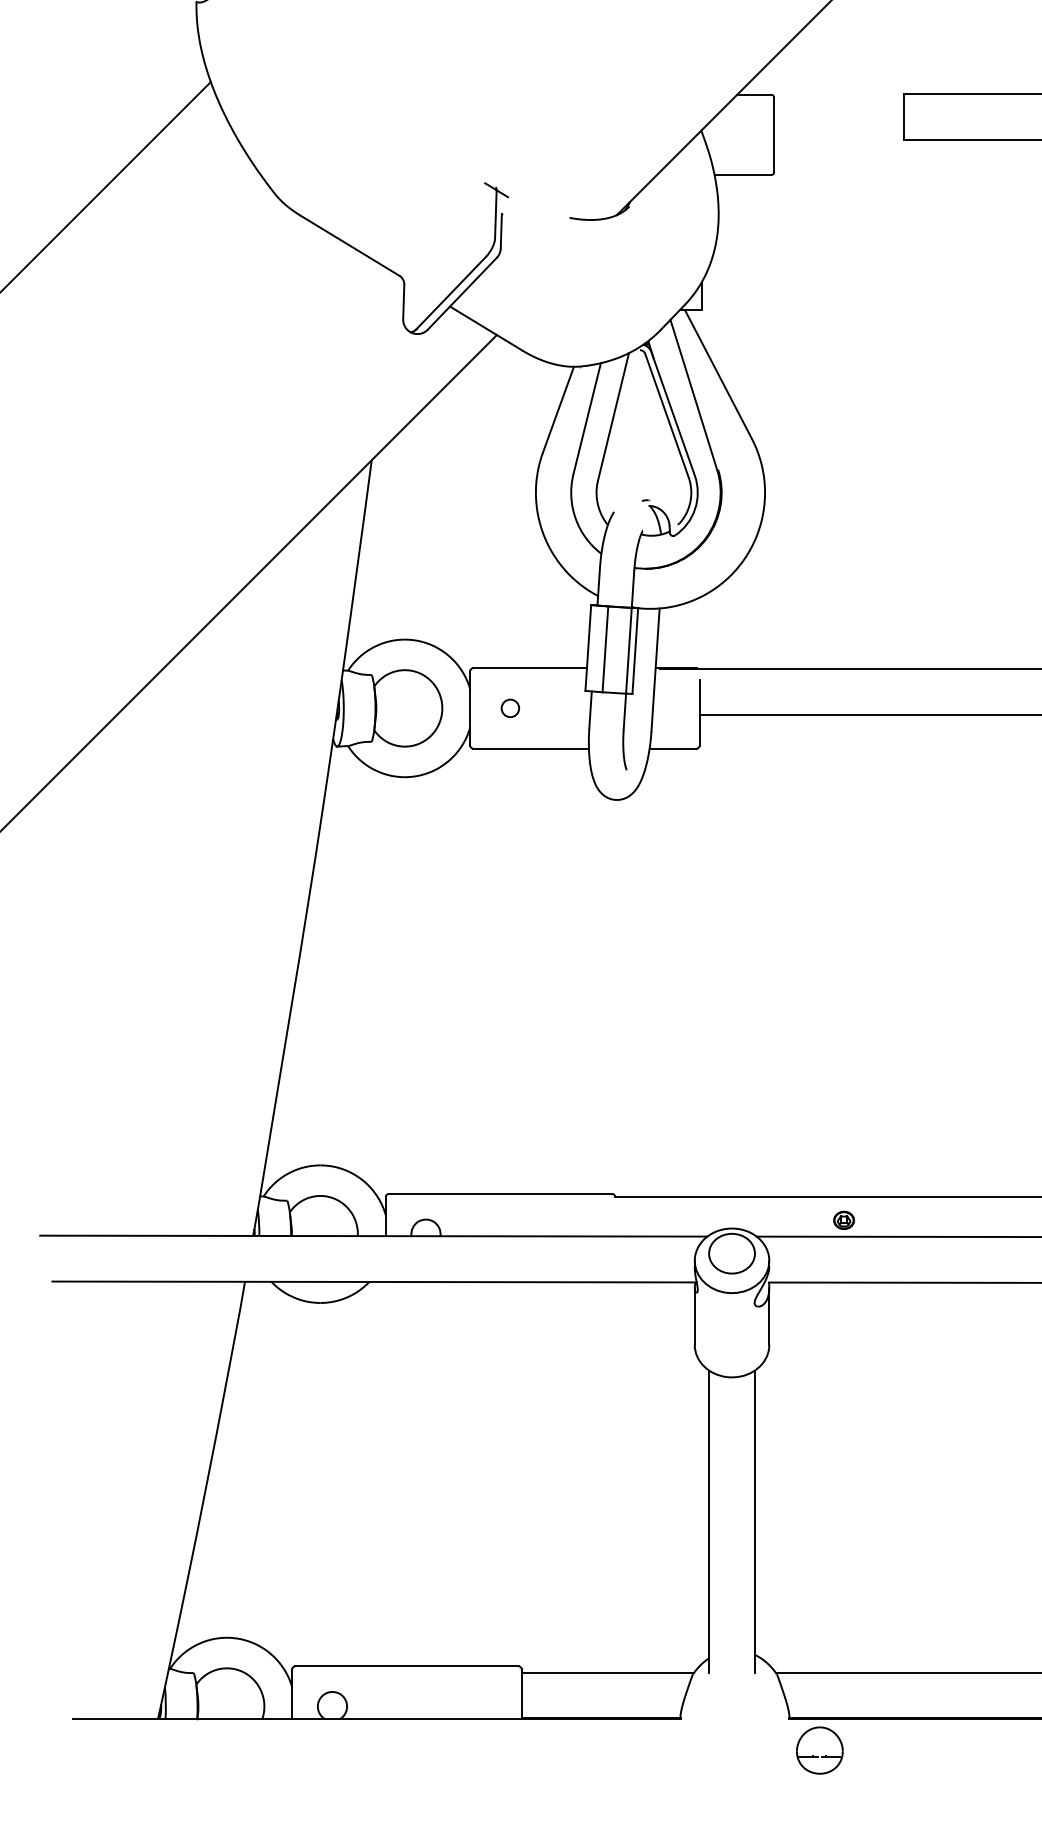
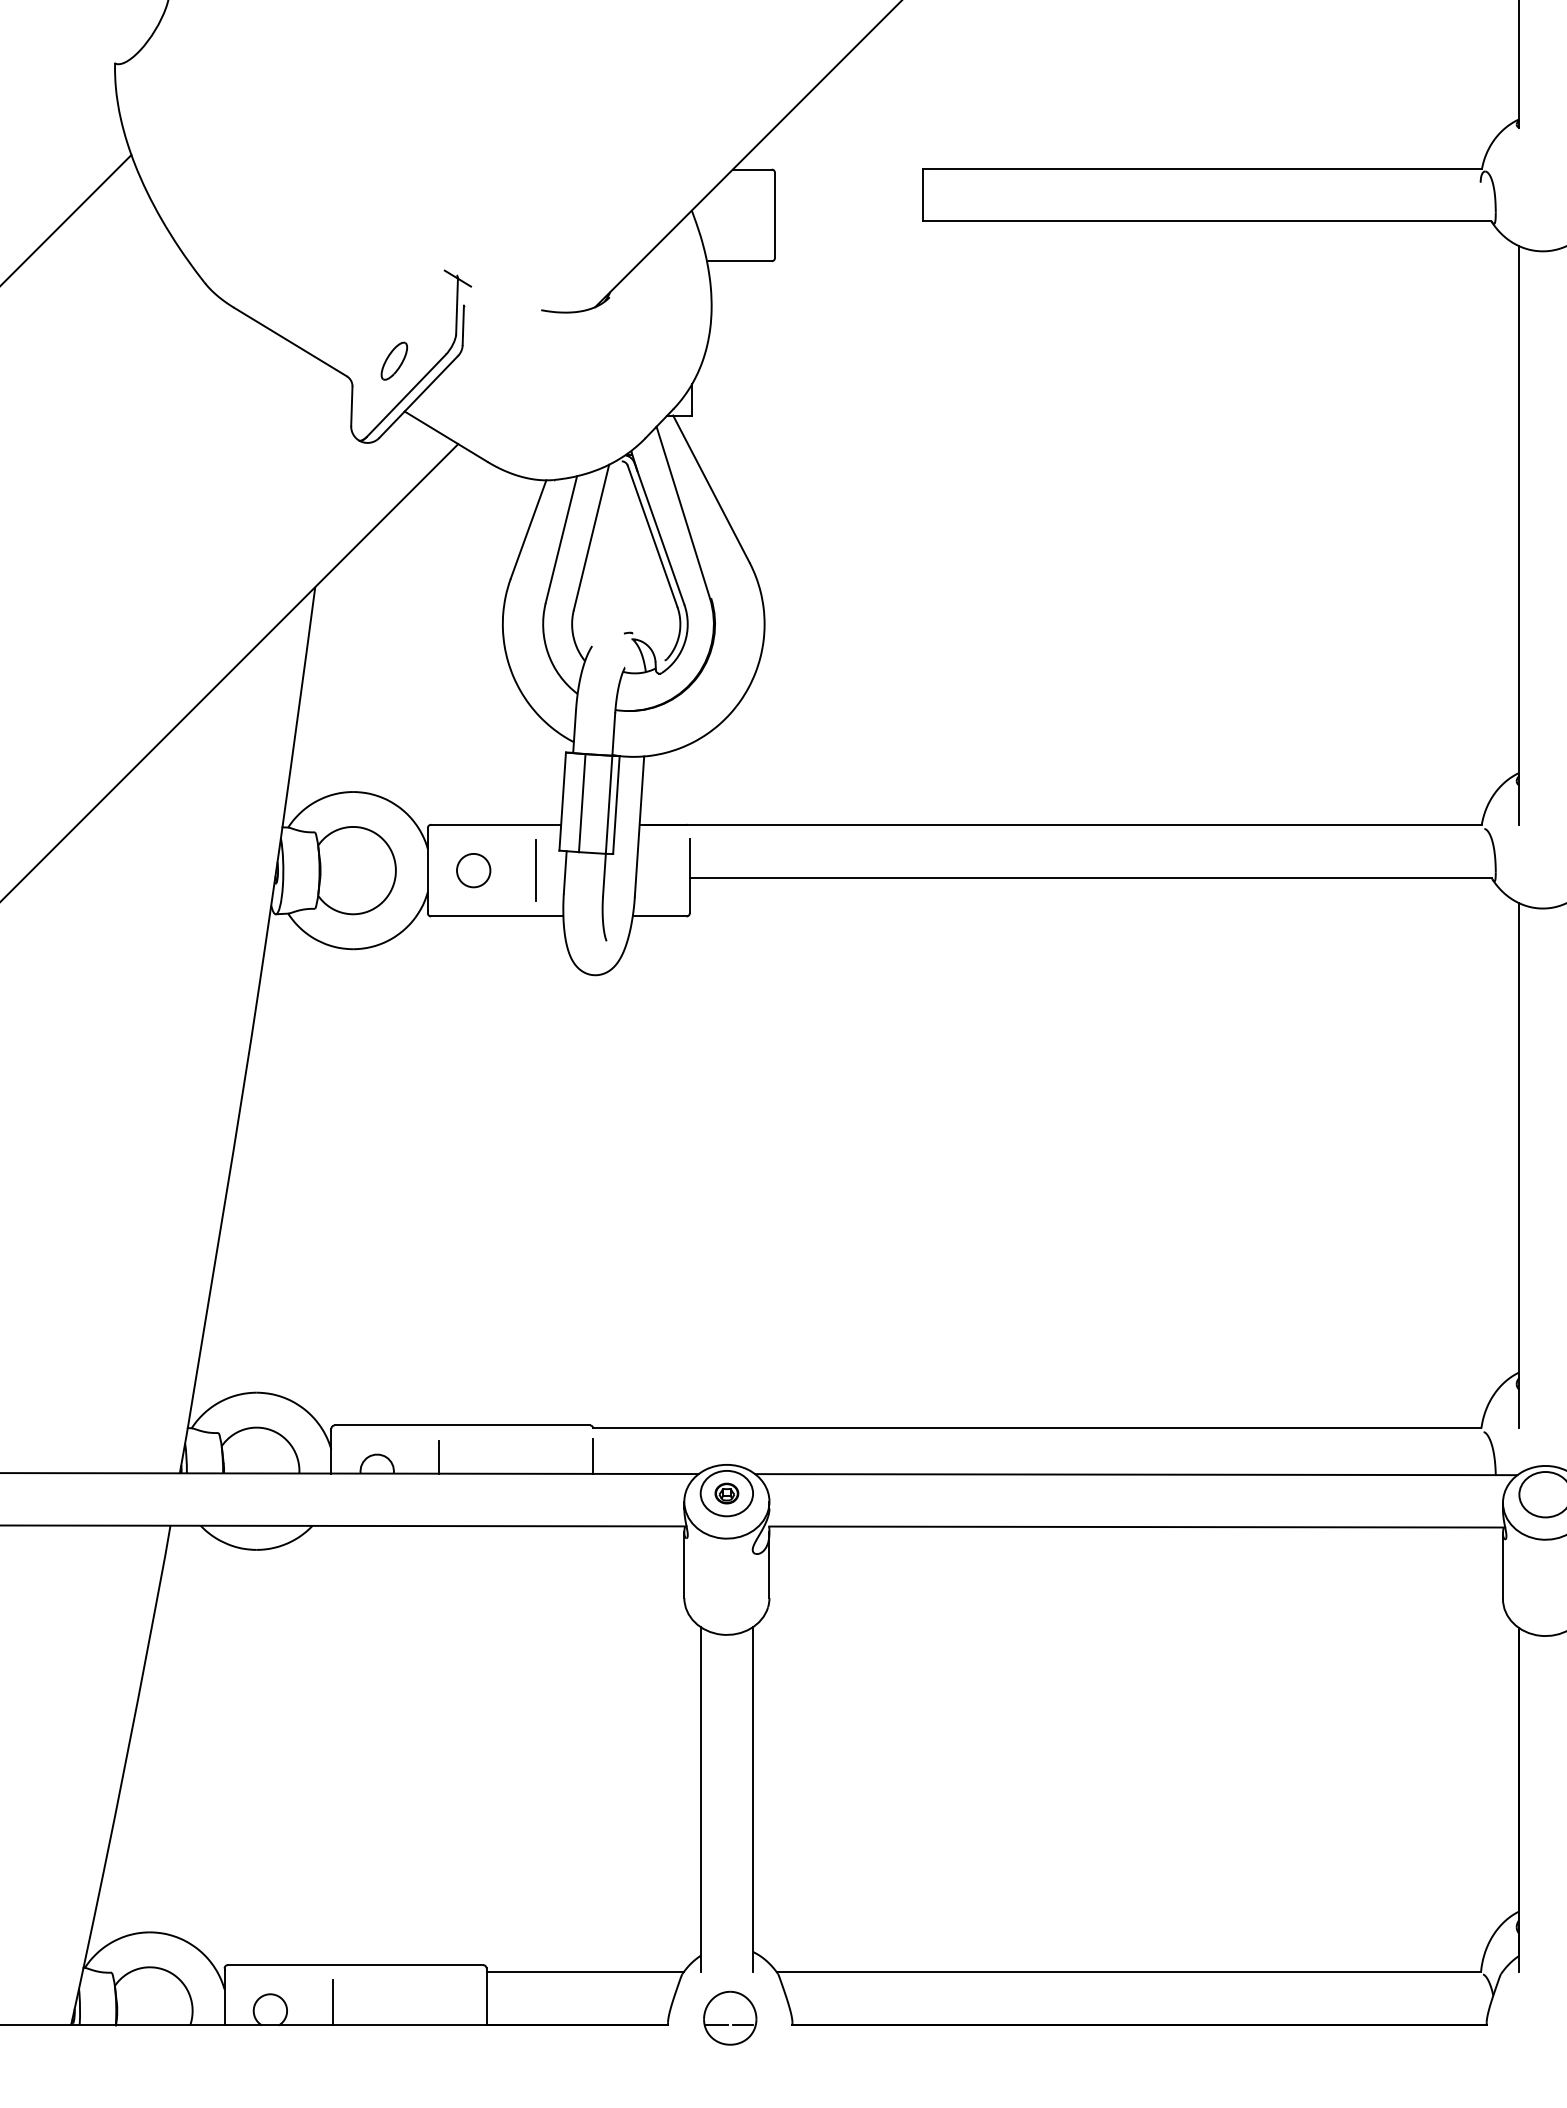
part: (440, 261) -> (393, 360), added
circle: (510, 708) -> (473, 870), size x1.67
line: (564, 708) -> (535, 870), added
part: (843, 1220) -> (726, 1493), moved
line: (480, 1221) -> (439, 1456), added
line: (615, 1221) -> (593, 1456), added
line: (386, 1699) -> (332, 2002), added
part: (820, 1749) -> (730, 2017), moved

